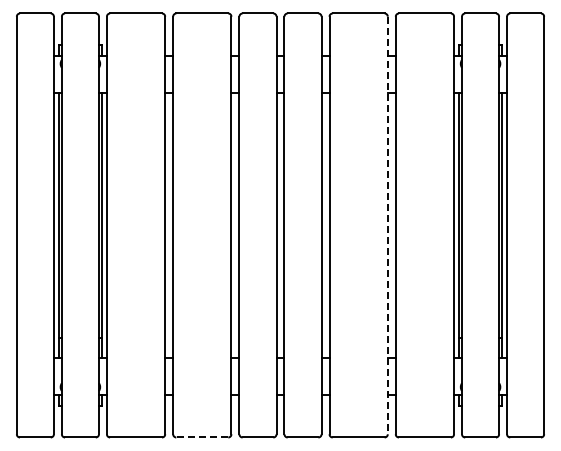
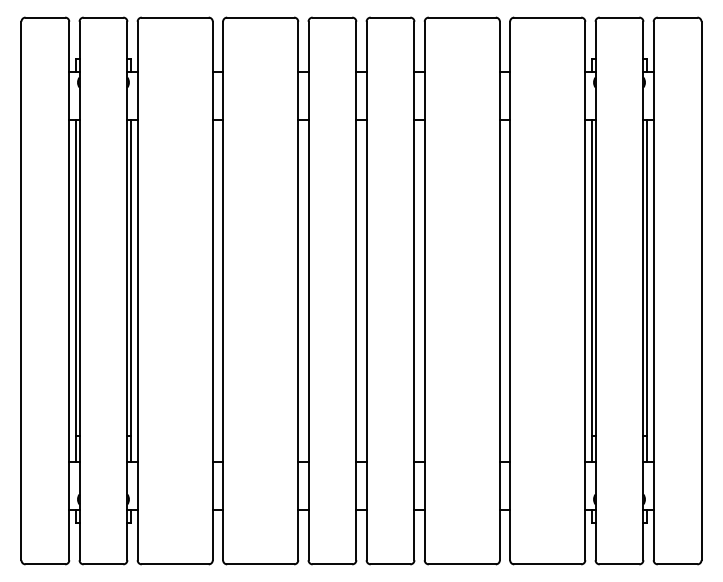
line: (387, 225) -> (499, 291), dashed -> solid
line: (202, 437) -> (260, 564), dashed -> solid

